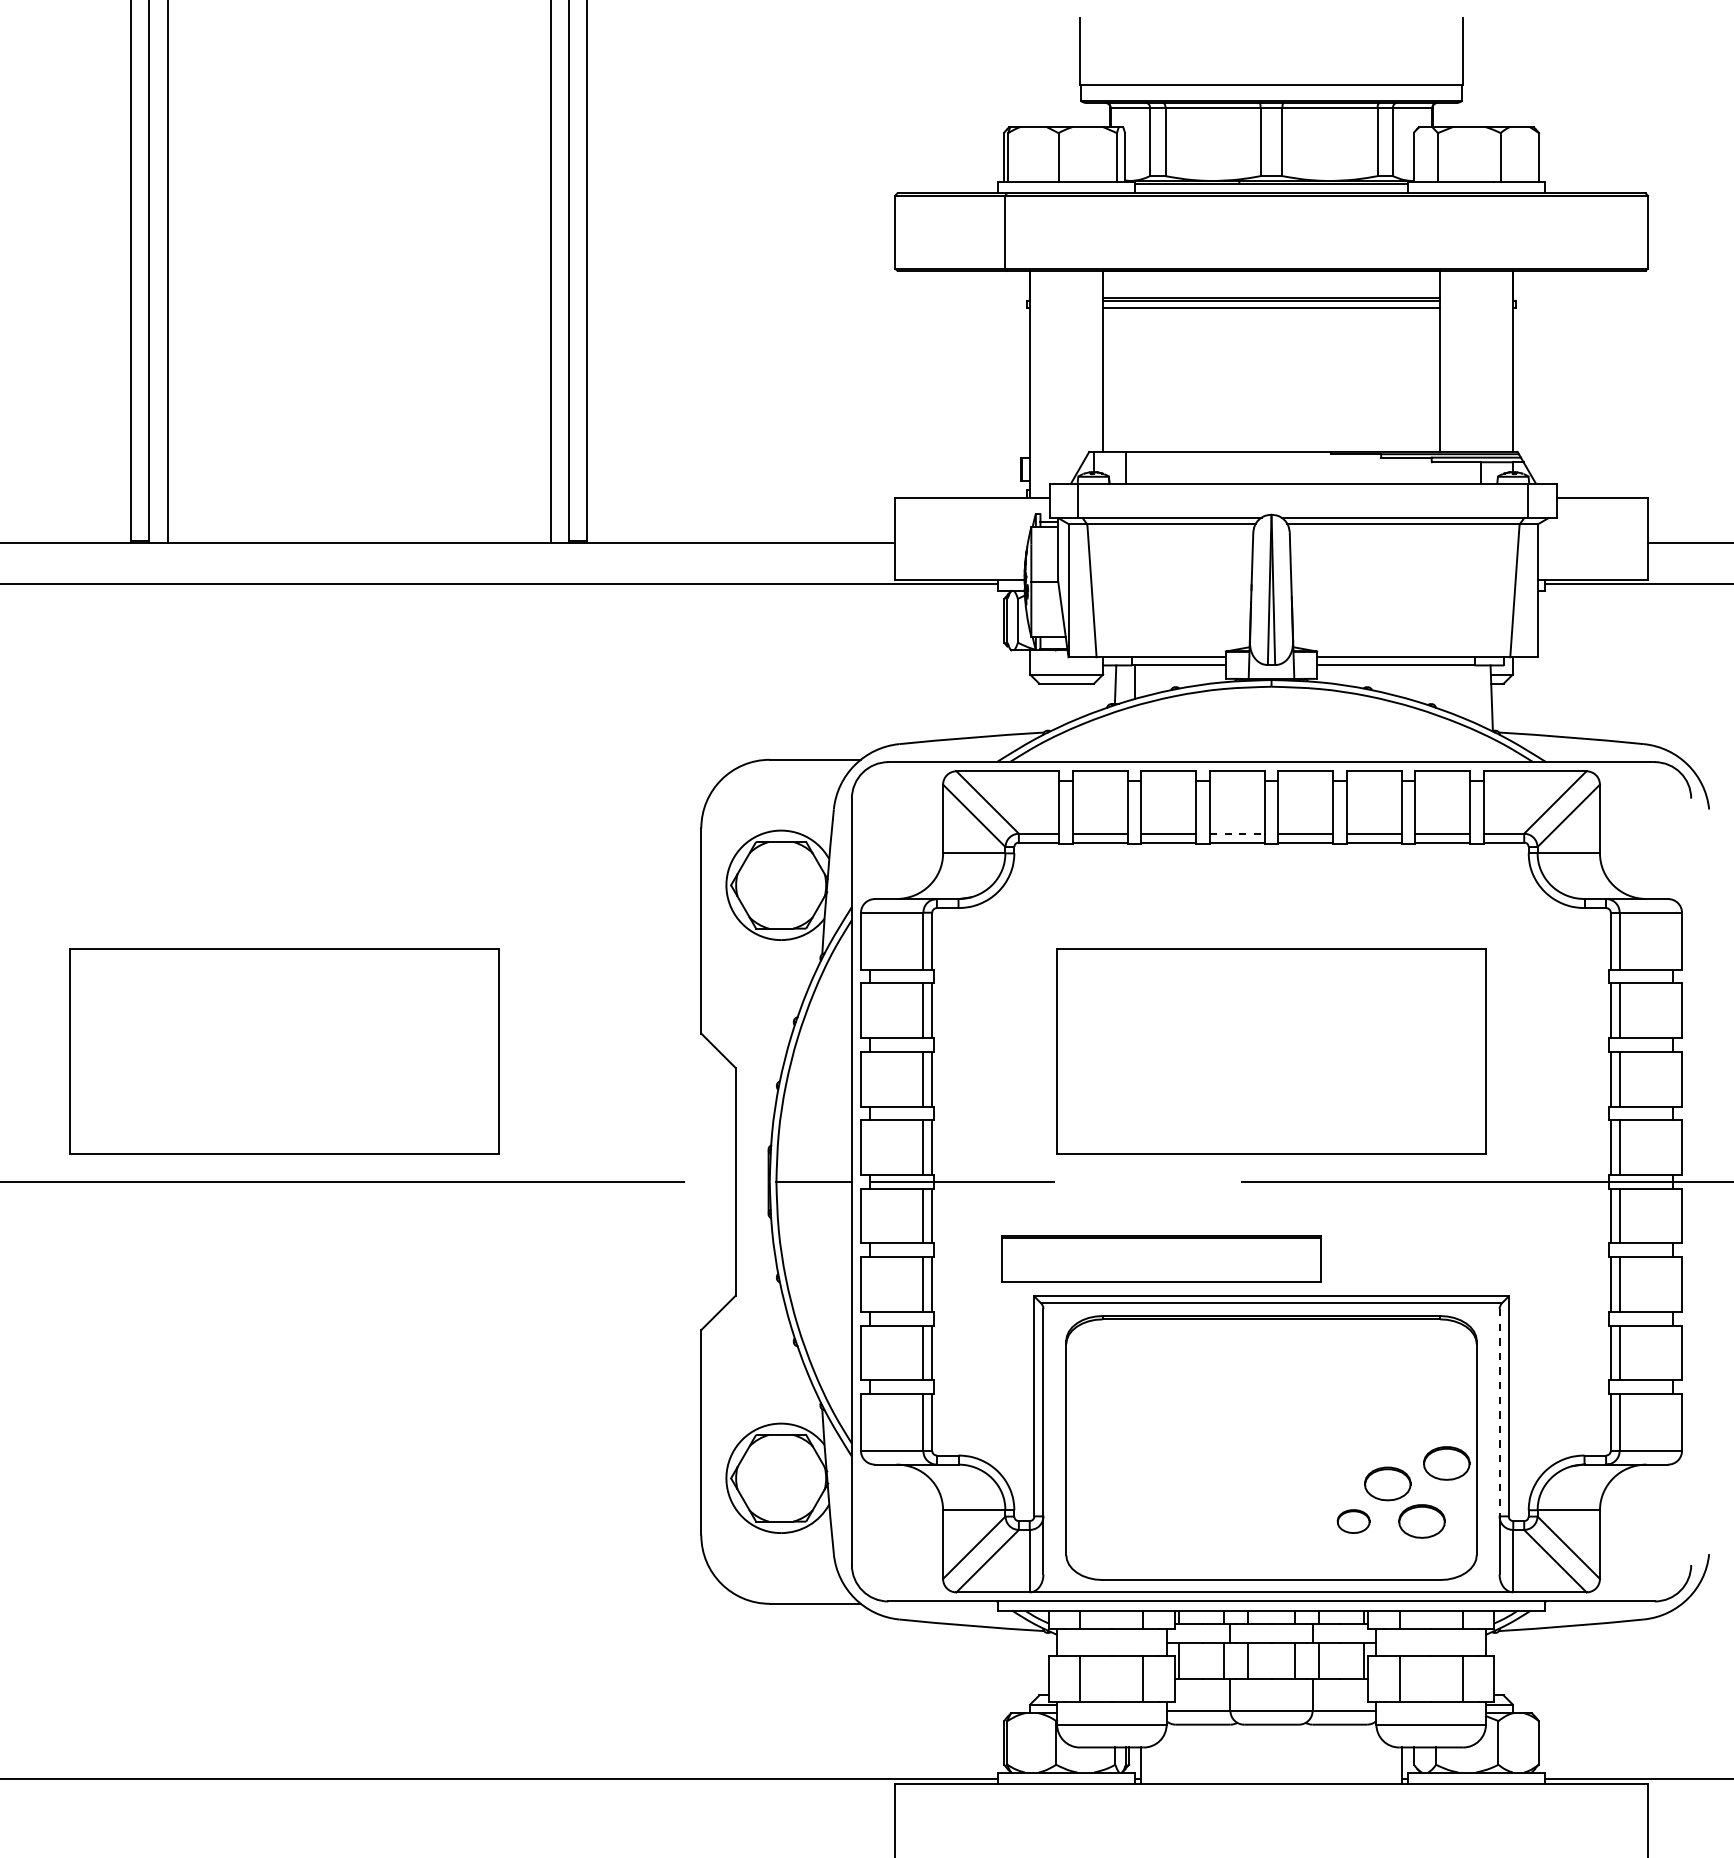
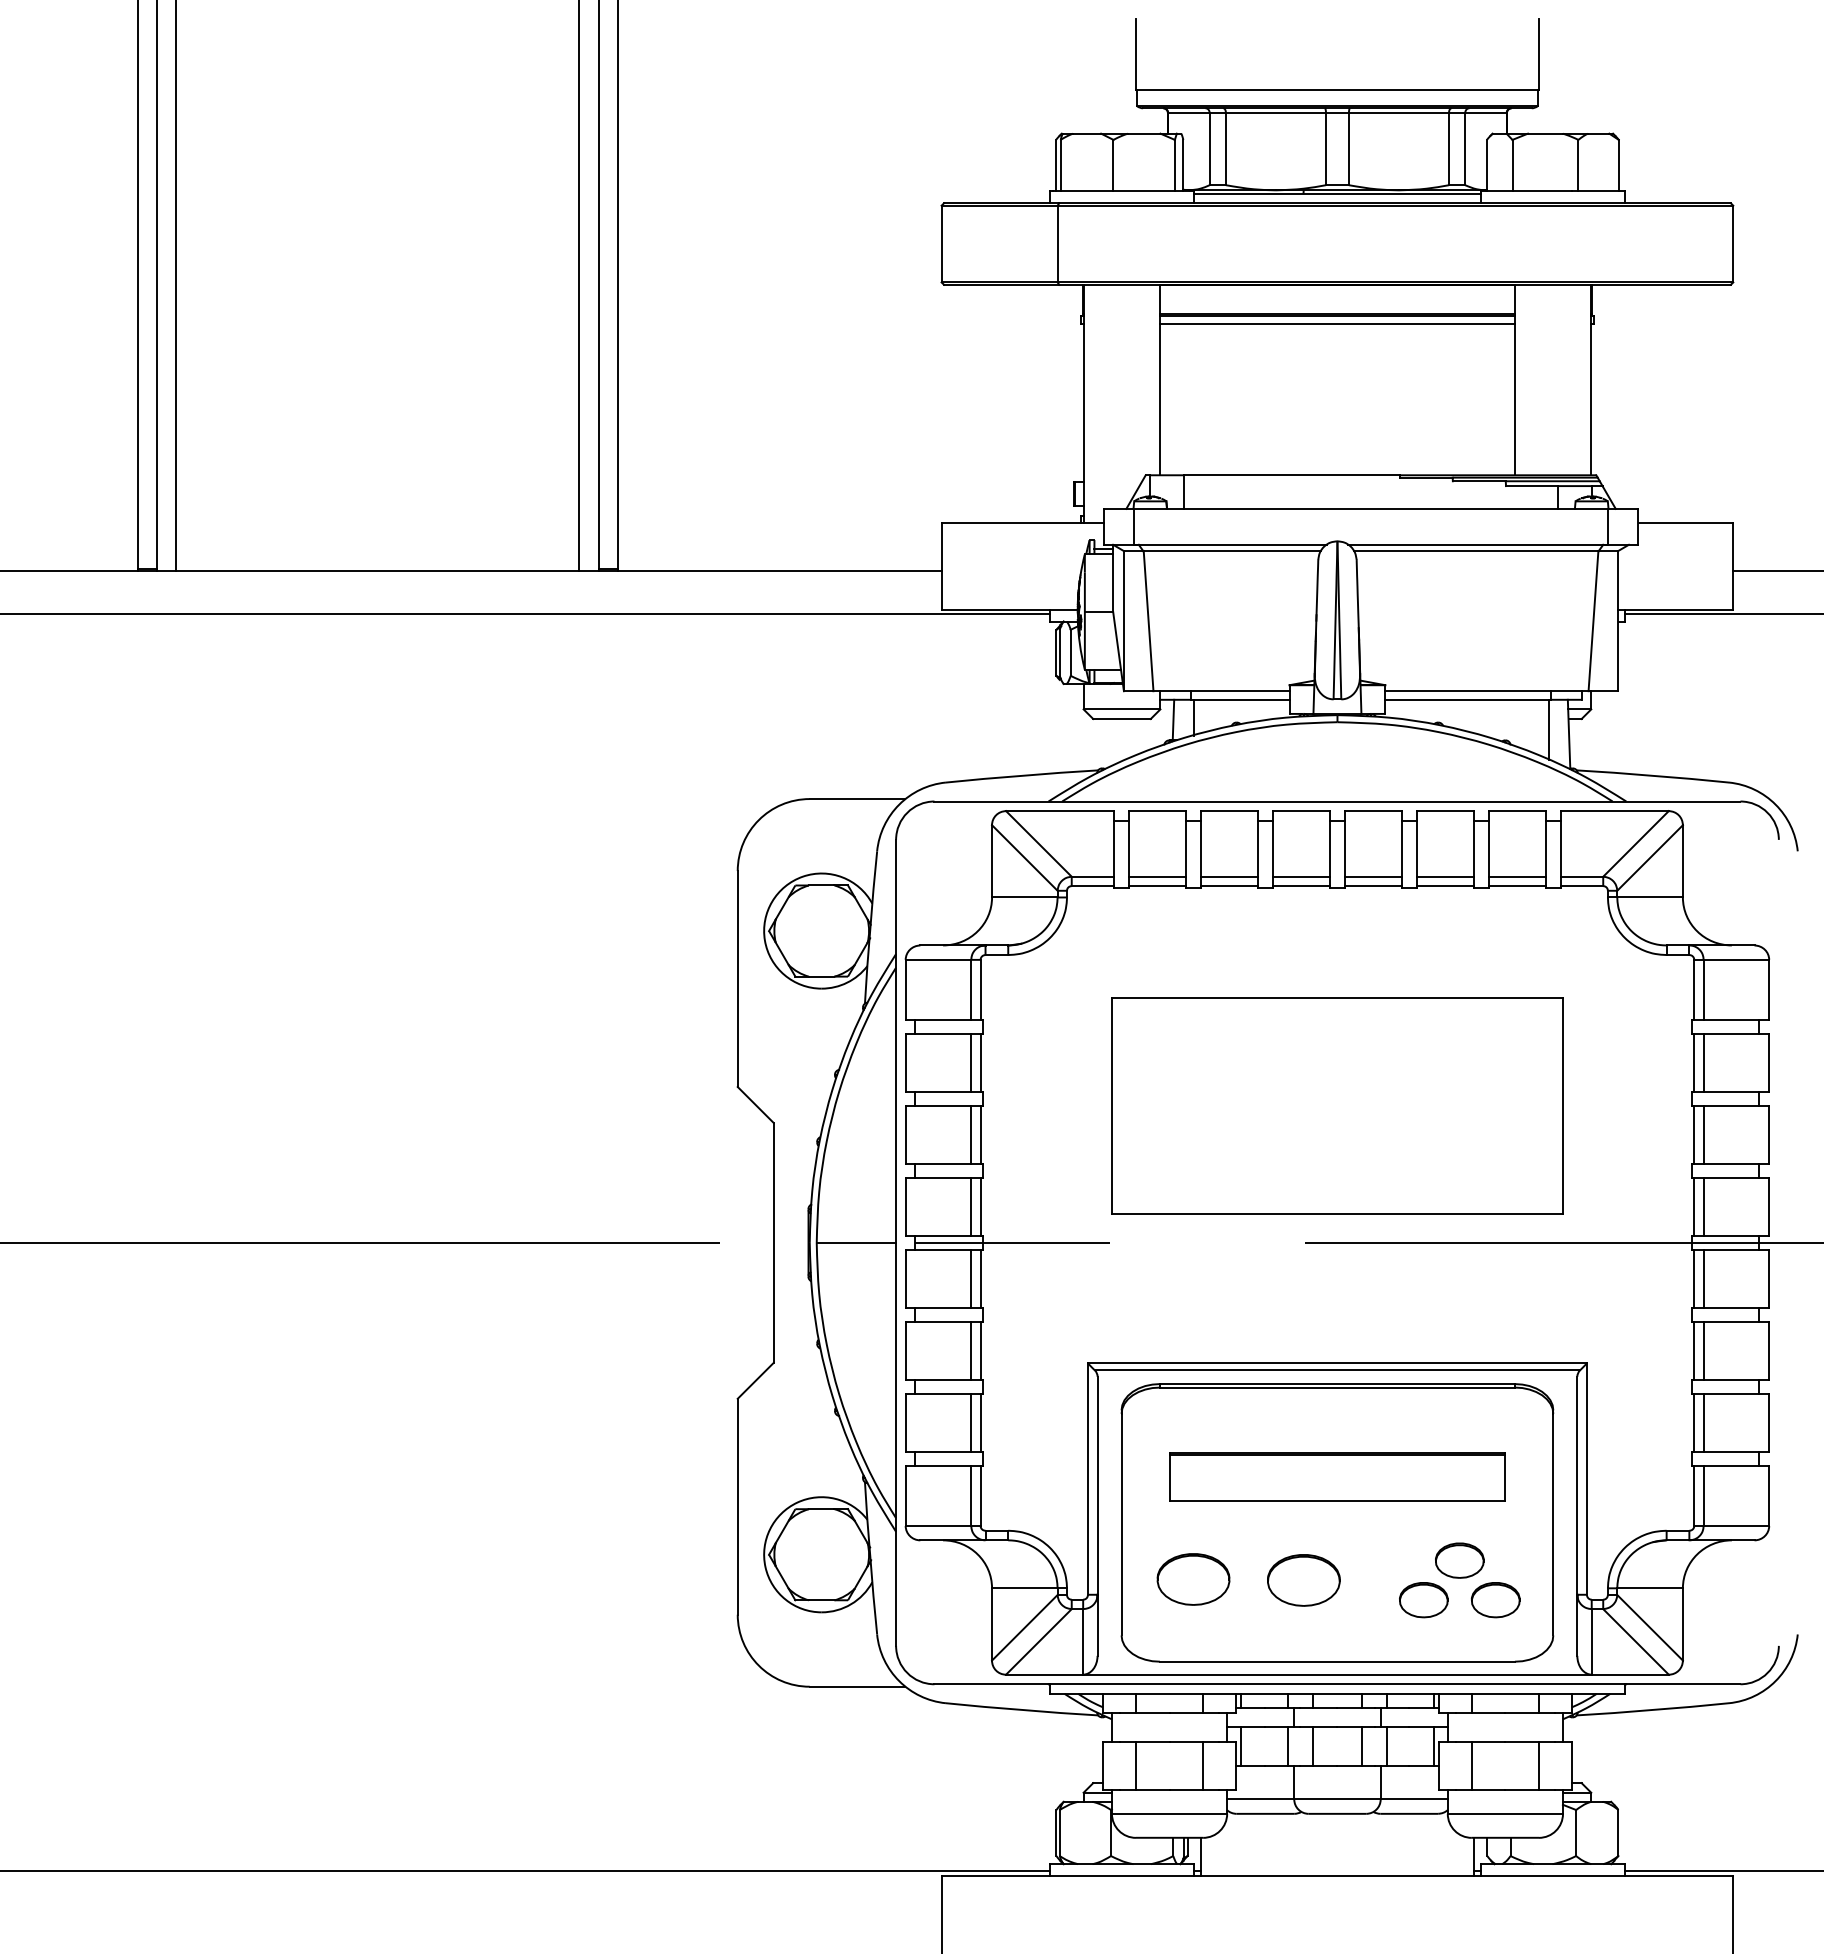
line: (1472, 693) -> (1548, 729), added
line: (1237, 833) -> (1301, 876), dashed -> solid
part: (284, 1051) -> (299, 1105), removed
part: (1161, 1258) -> (1337, 1476), moved
line: (1499, 1413) -> (1577, 1486), dashed -> solid
part: (1446, 1463) -> (1521, 1539), removed
part: (1134, 1501) -> (1193, 1579), added
part: (1239, 1502) -> (1303, 1580), added
part: (1353, 1521) -> (1423, 1600), size x1.43

